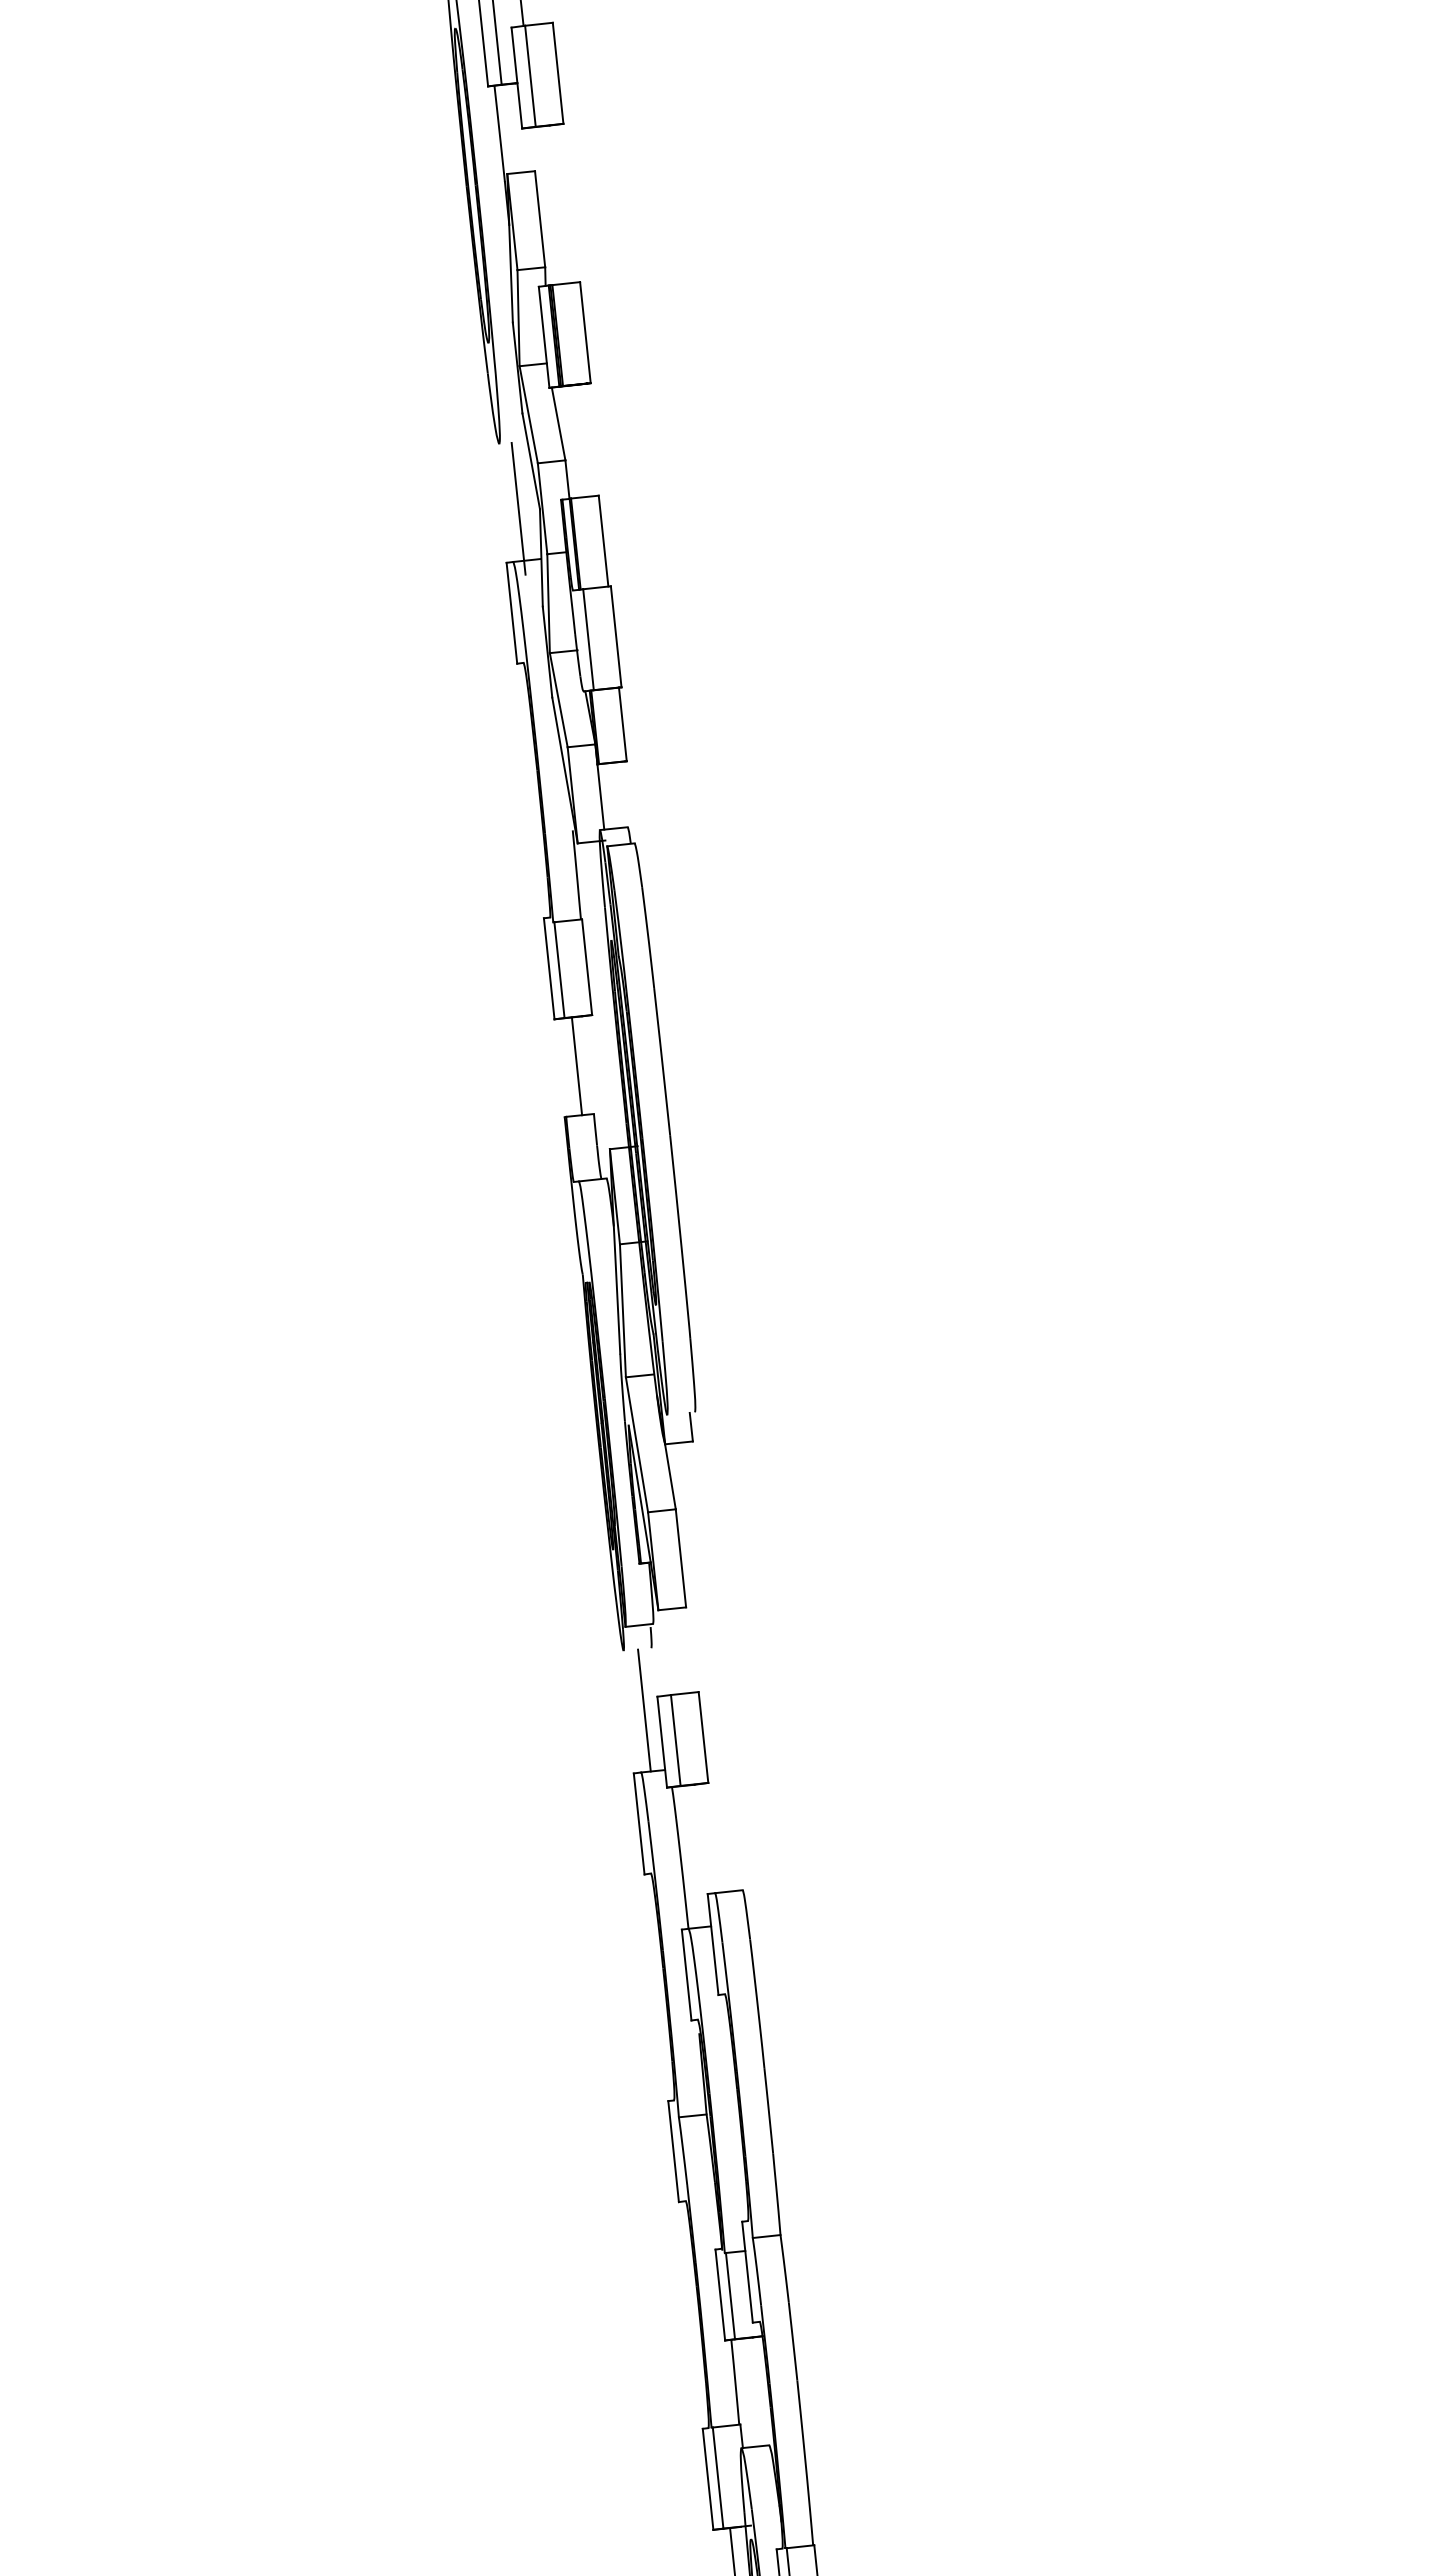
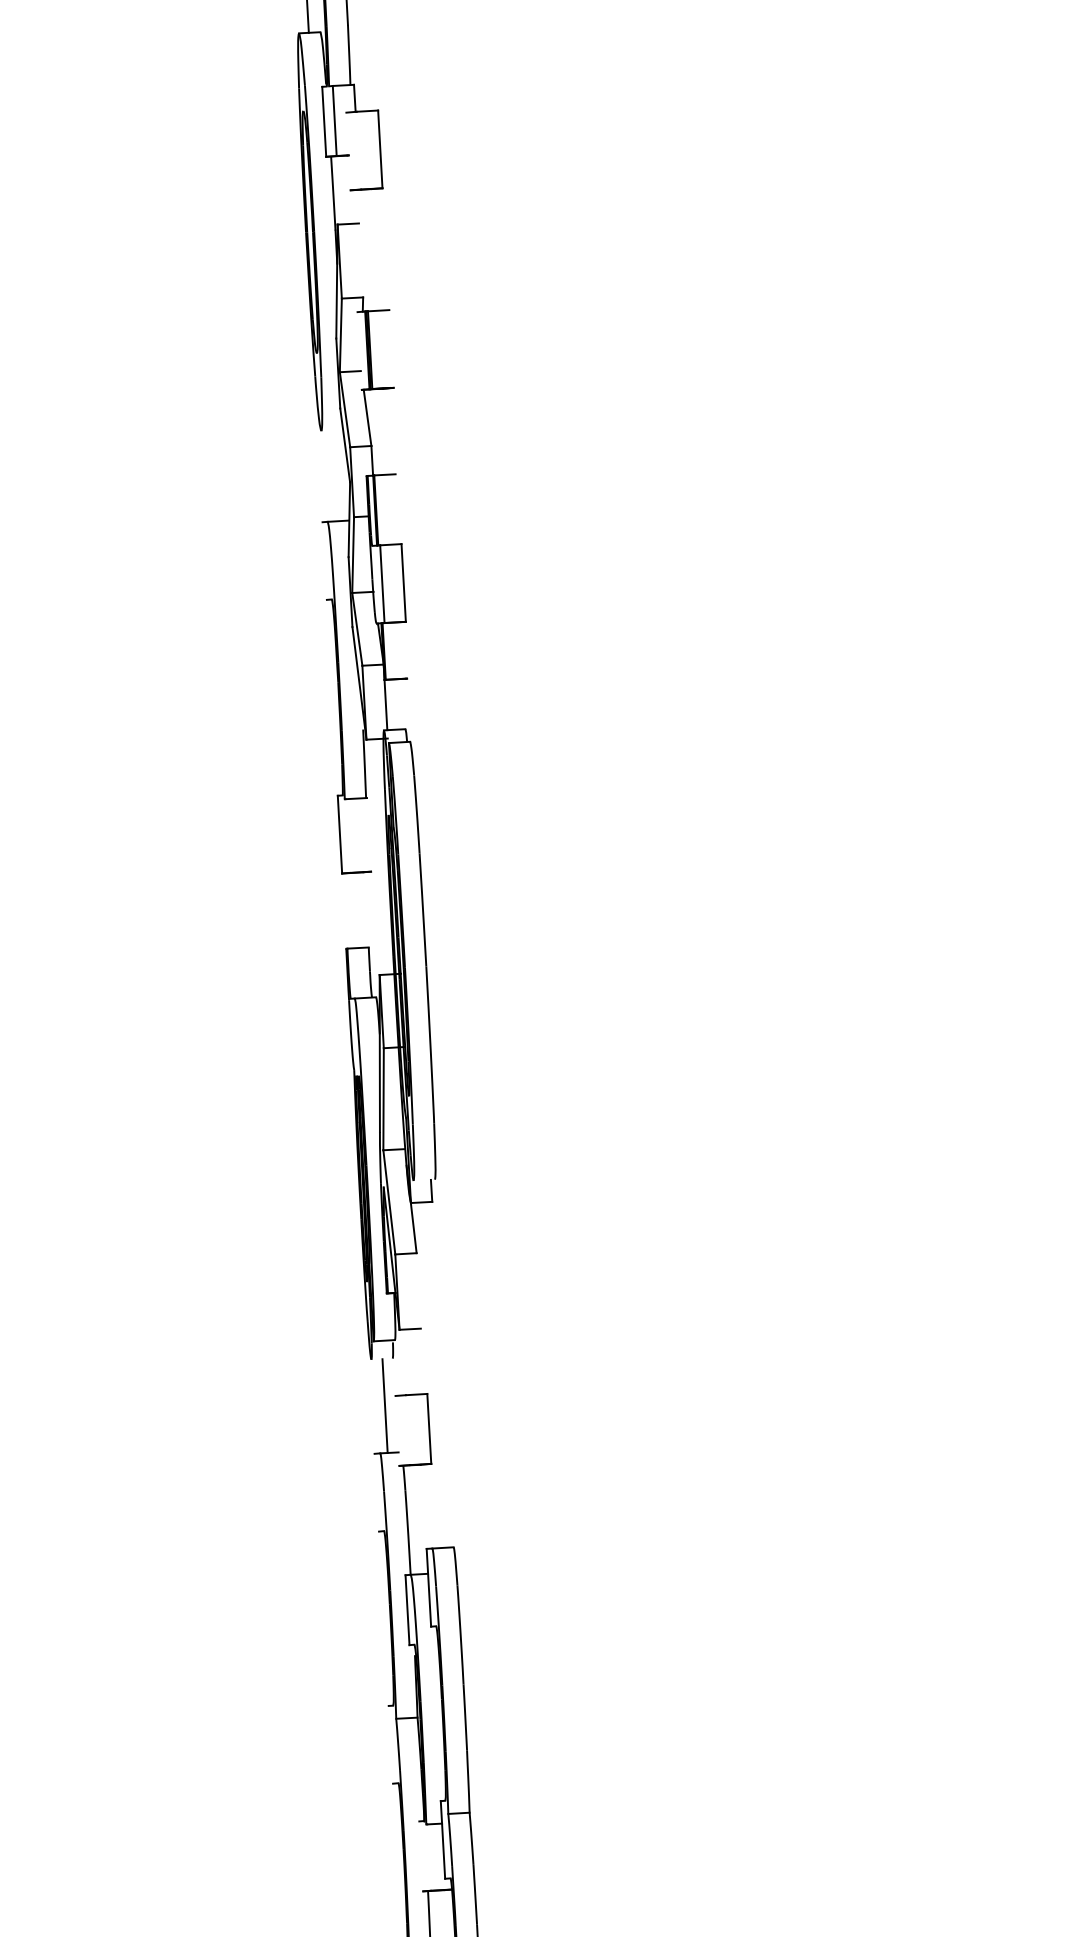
line: (530, 75) -> (359, 150), removed
line: (516, 77) -> (348, 151), removed
line: (540, 219) -> (361, 260), removed
line: (585, 332) -> (391, 348), removed
line: (543, 336) -> (359, 350), removed
line: (518, 508) -> (333, 481), removed
line: (603, 540) -> (397, 508), removed
line: (511, 612) -> (324, 560), removed
line: (622, 724) -> (405, 650), removed
line: (587, 967) -> (369, 835), removed
line: (559, 970) -> (347, 836), removed
line: (576, 1066) -> (357, 910), removed
line: (680, 1558) -> (418, 1291), removed
line: (675, 1740) -> (407, 1430), removed
line: (662, 1741) -> (397, 1430), removed
line: (638, 1823) -> (376, 1492), removed
line: (673, 2151) -> (390, 1744), removed
line: (720, 2294) -> (421, 1855), removed
line: (730, 2296) -> (429, 1857), removed

